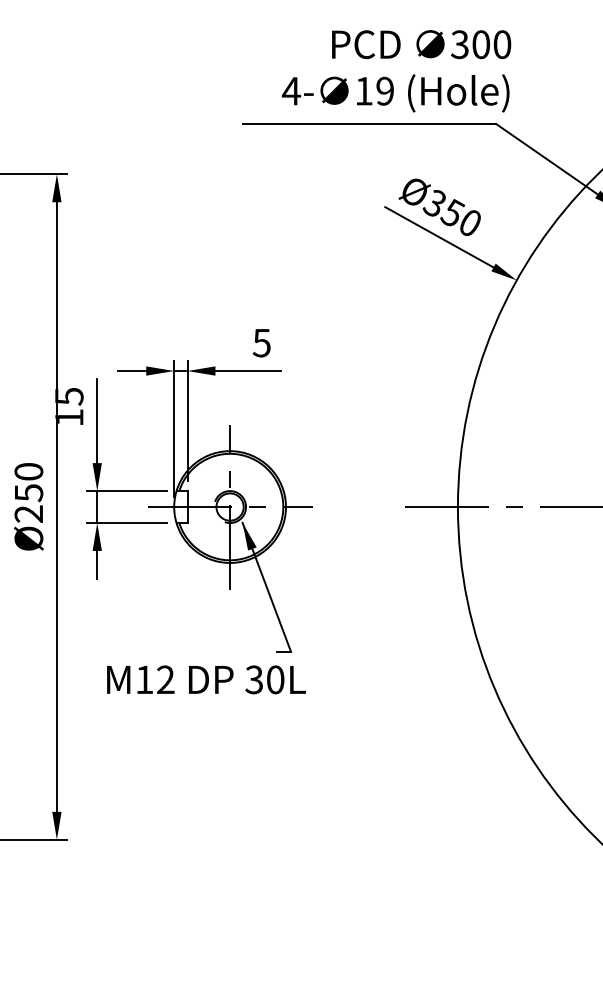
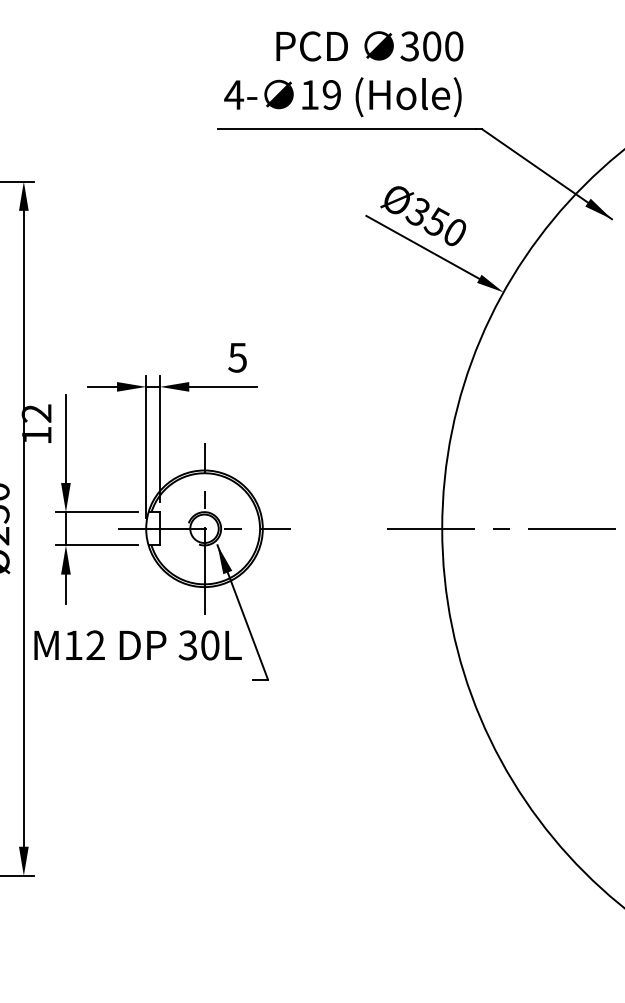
text: (396, 71) -> (343, 74), moved
text: (68, 396) -> (35, 413), 15 -> 12
text: (206, 679) -> (138, 645), moved

